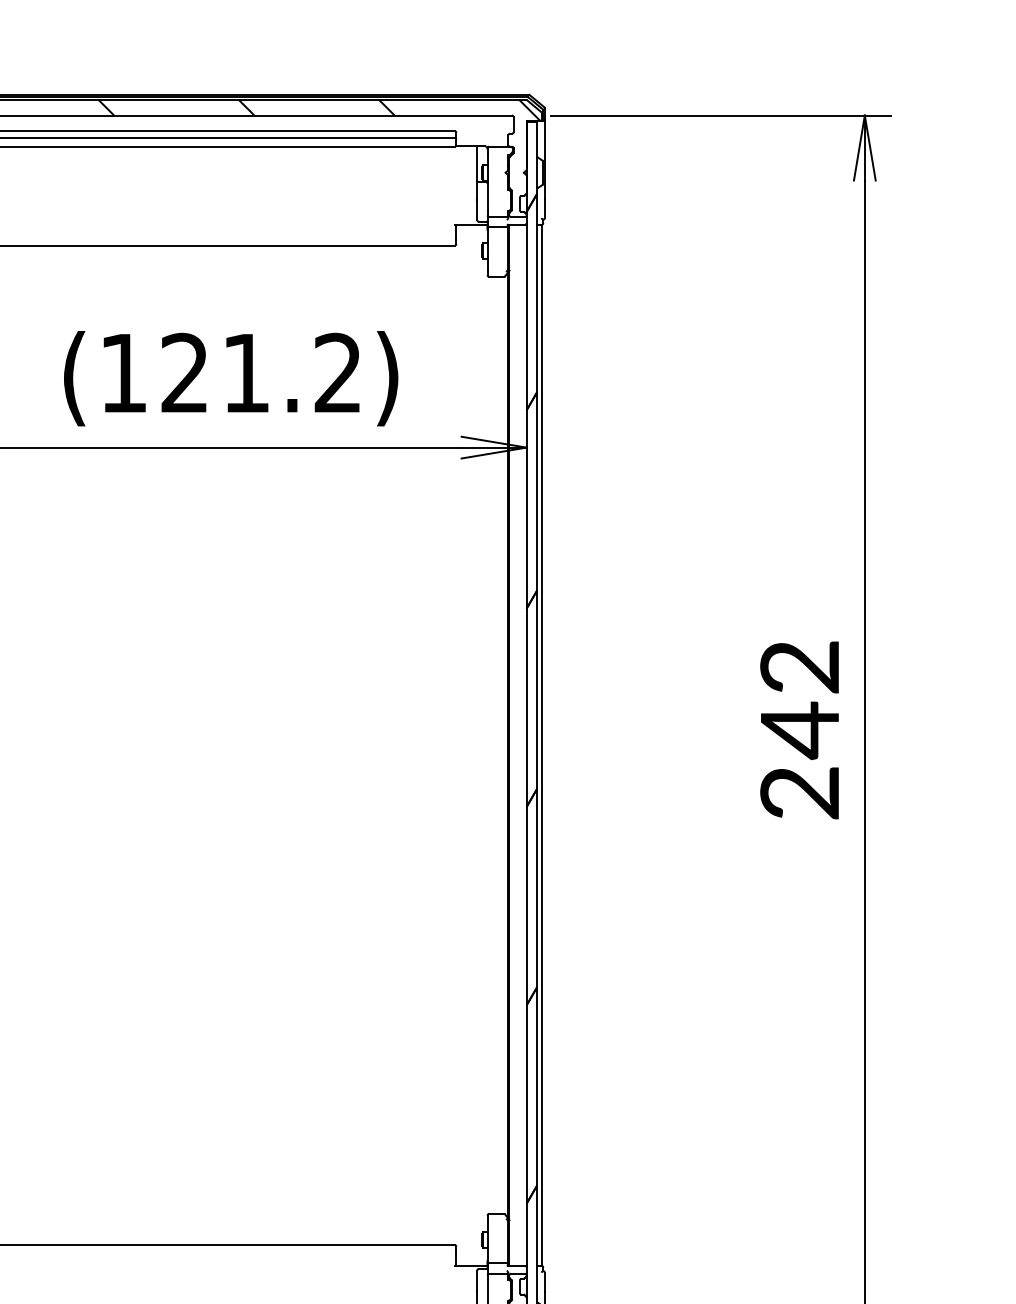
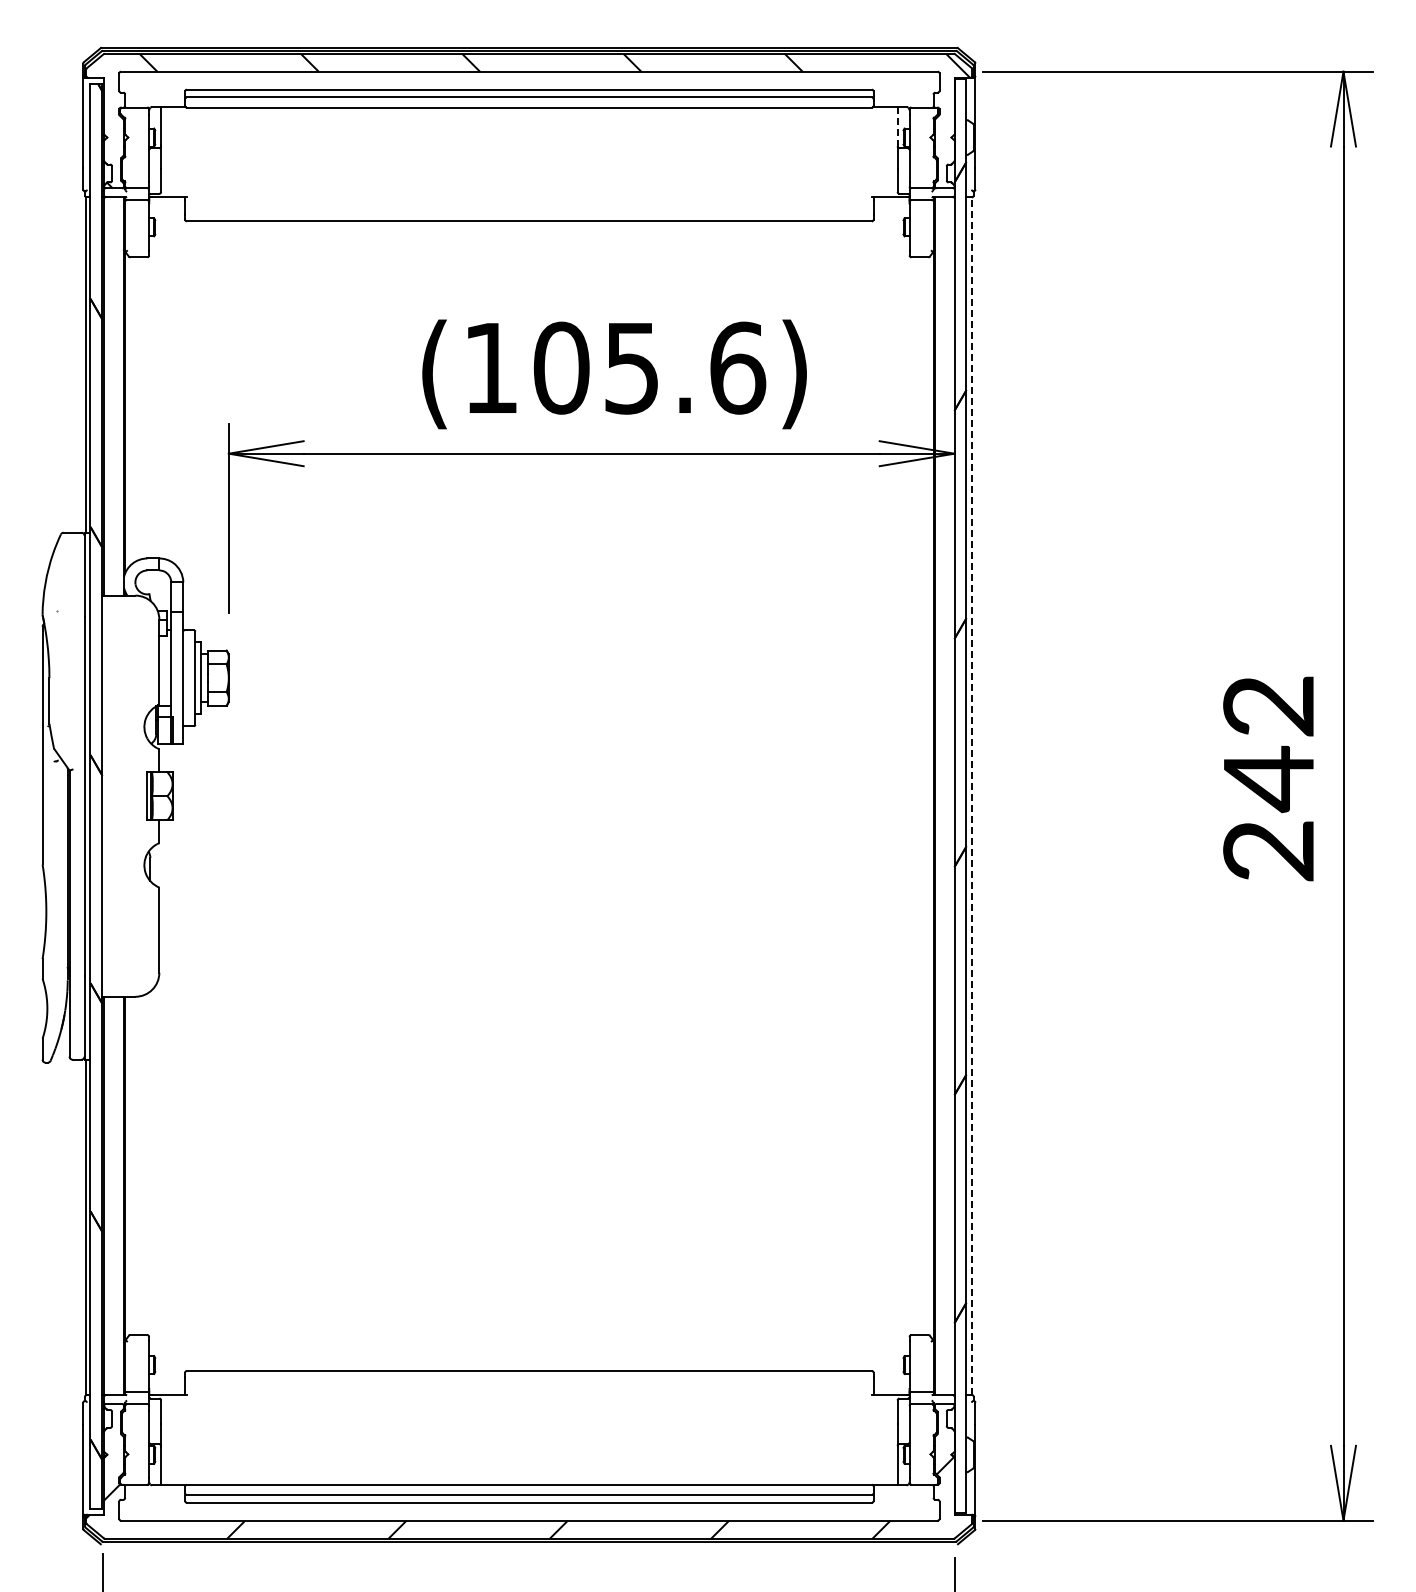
line: (477, 163) -> (897, 126), solid -> dashed
text: (261, 372) -> (649, 367), (121.2) -> (105.6)
line: (542, 745) -> (972, 796), solid -> dashed

